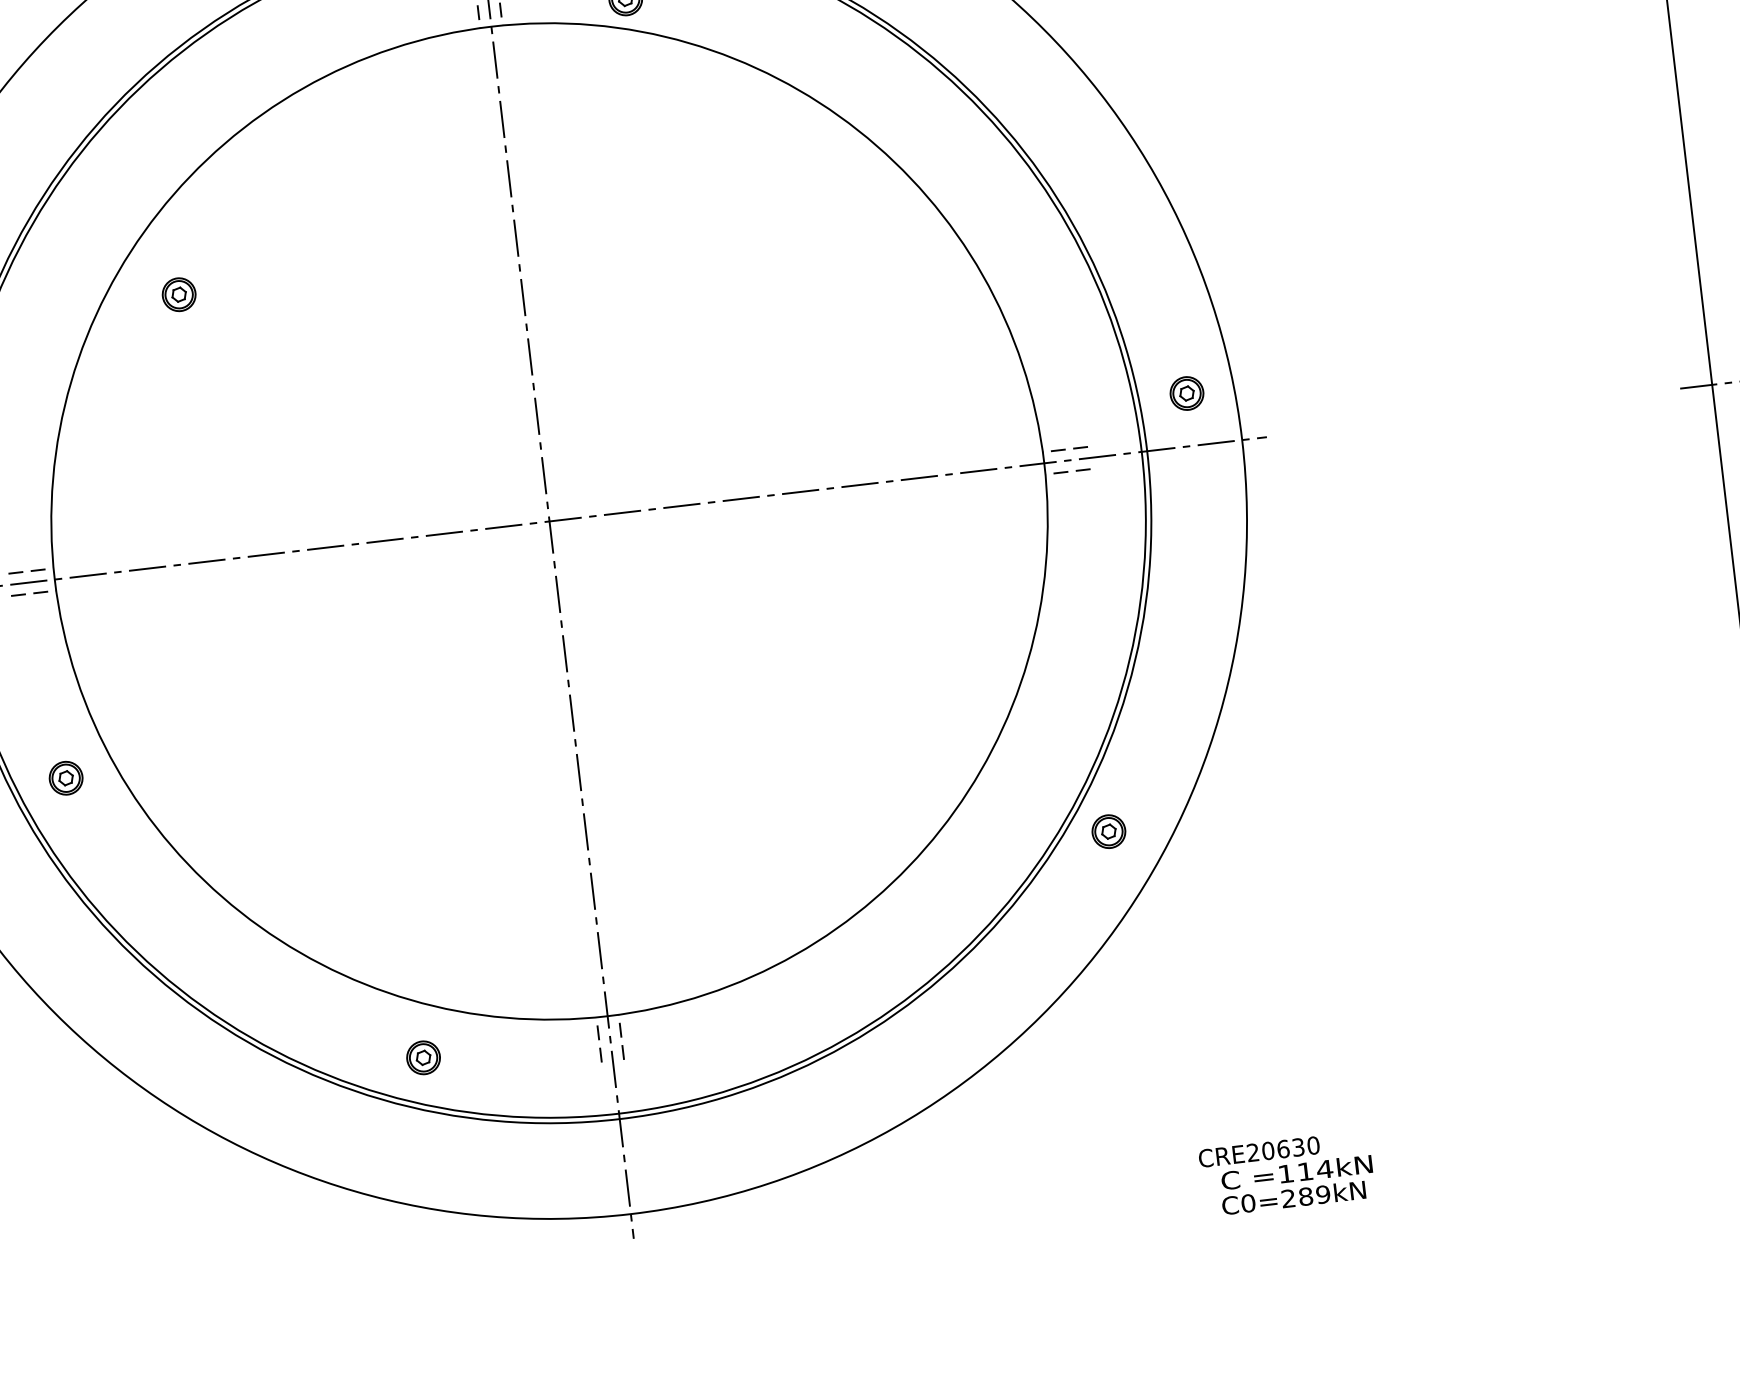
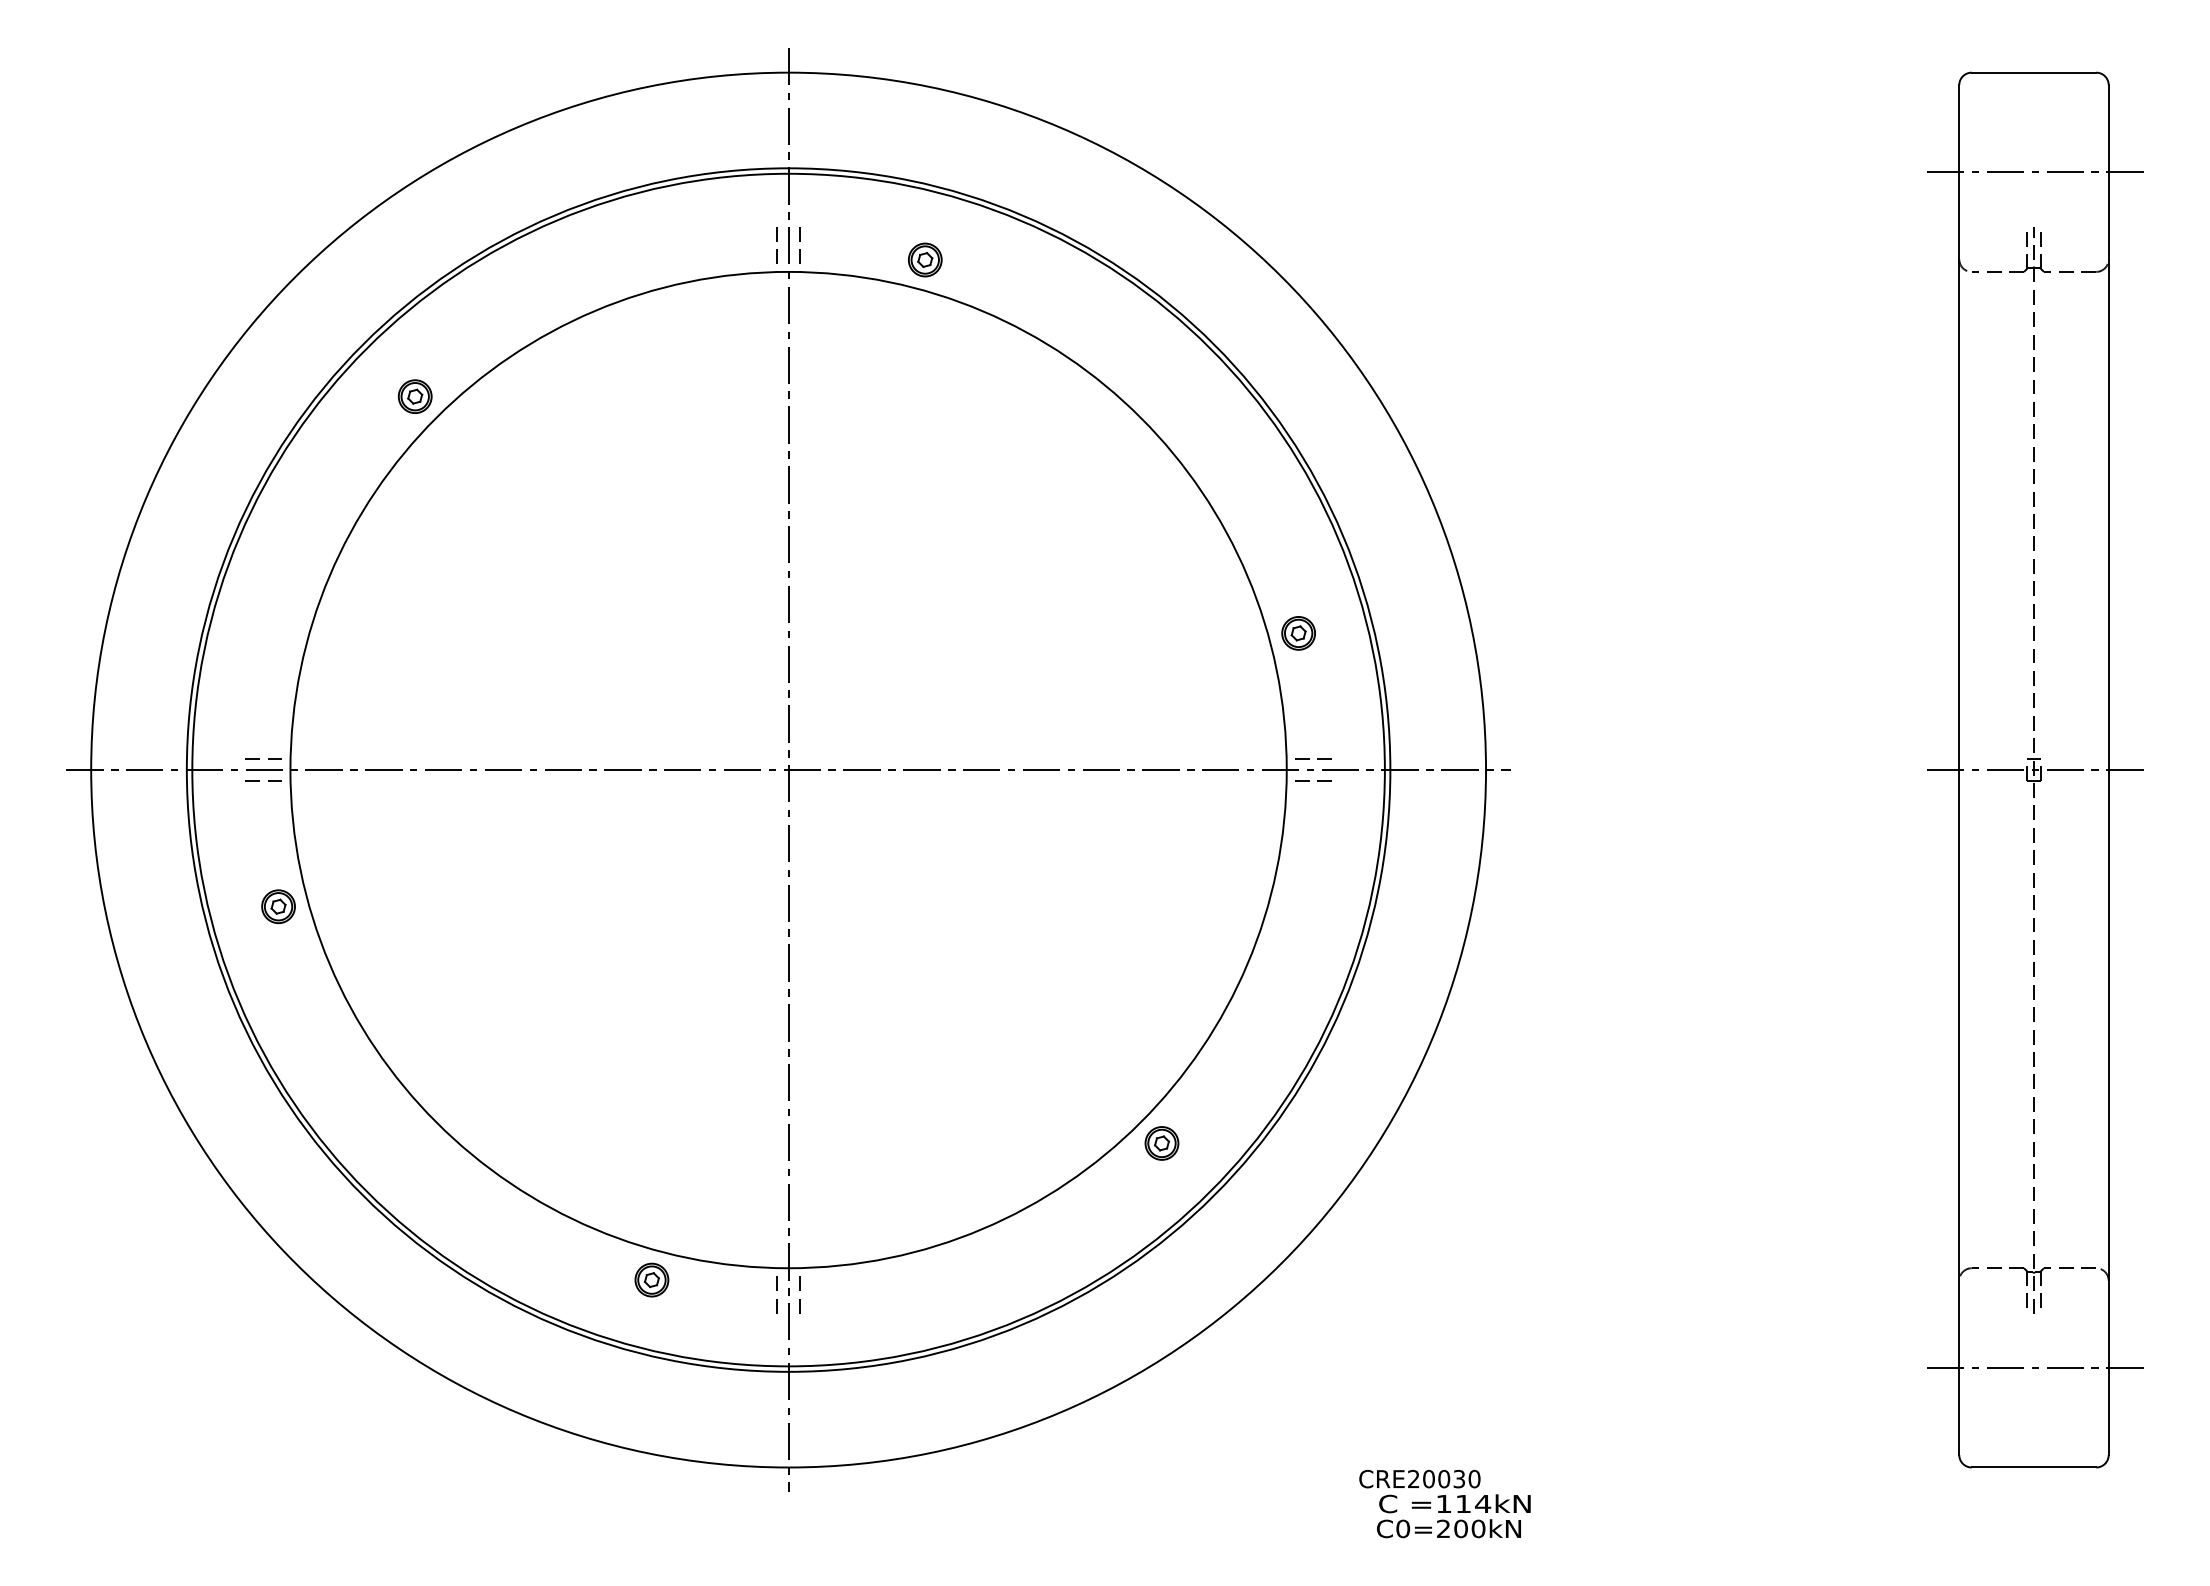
part: (178, 294) -> (414, 396), moved
part: (1186, 393) -> (1298, 633), moved
part: (66, 778) -> (278, 906), moved
part: (1108, 831) -> (1161, 1143), moved
part: (423, 1057) -> (651, 1279), moved
text: (1283, 1148) -> (1444, 1478), CRE20630 -> CRE20030
text: (1314, 1196) -> (1469, 1529), C0=289kN -> C0=200kN

